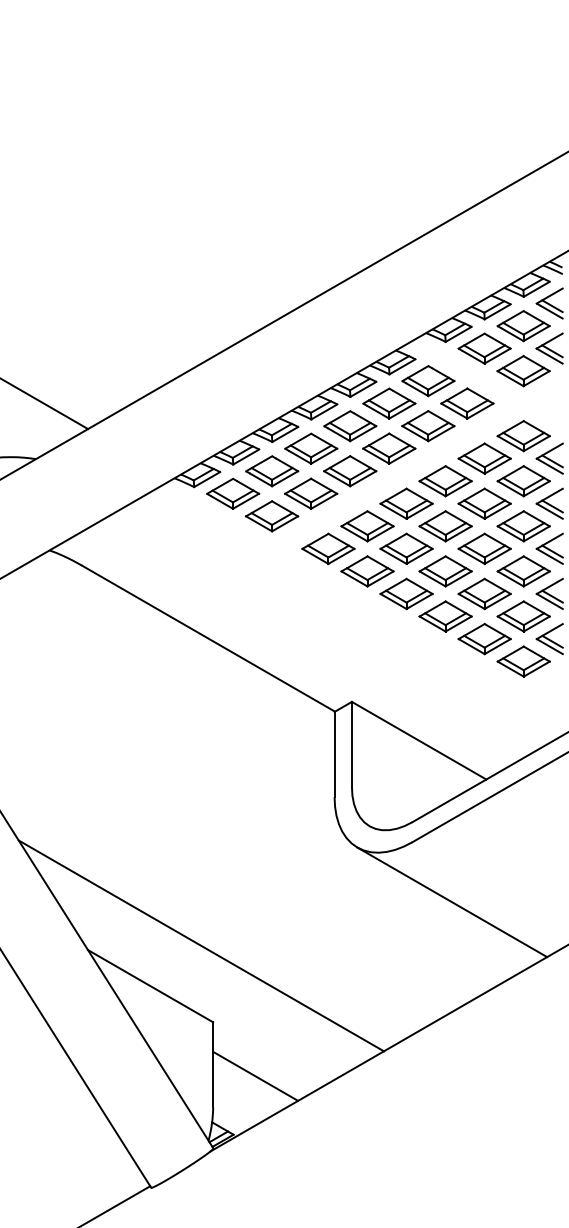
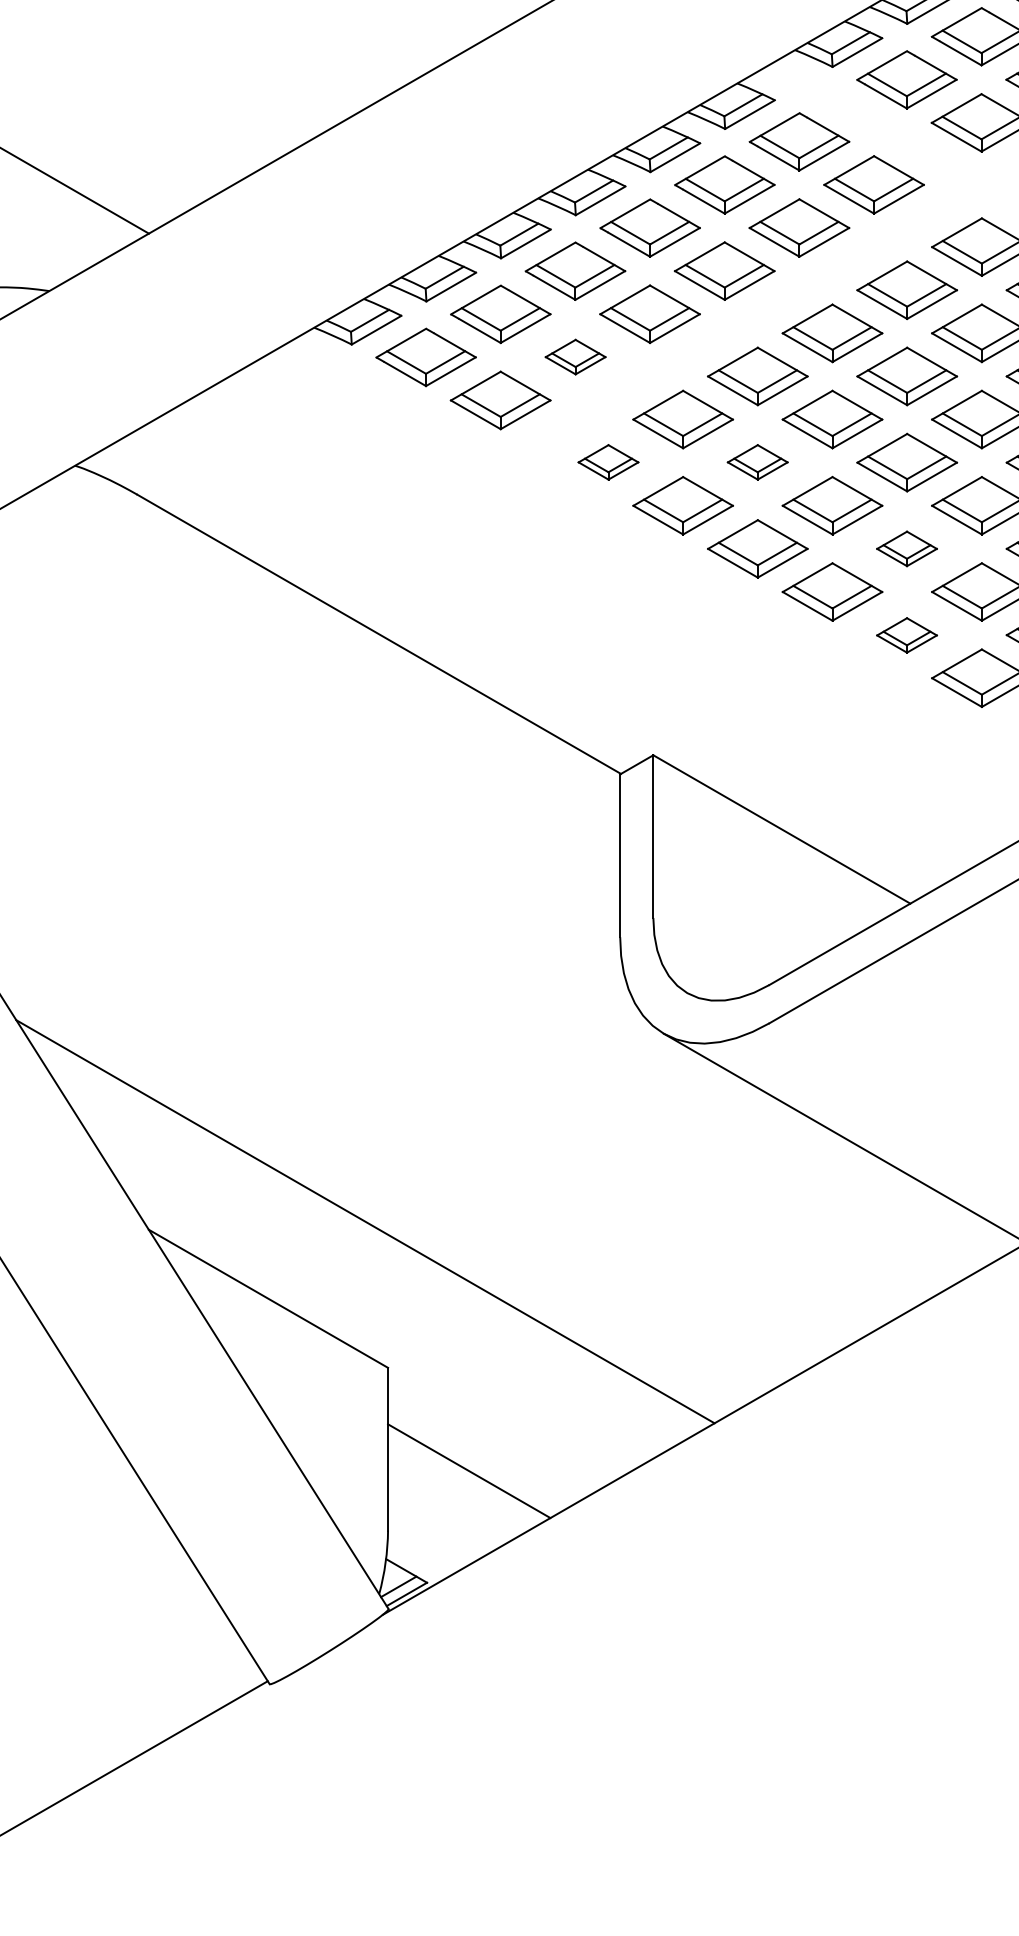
part: (311, 493) -> (576, 356), size x0.6
part: (328, 548) -> (608, 461), size x0.6
part: (406, 548) -> (757, 461), size x0.6
part: (484, 593) -> (906, 547), size x0.6
part: (484, 639) -> (906, 635), size x0.6

